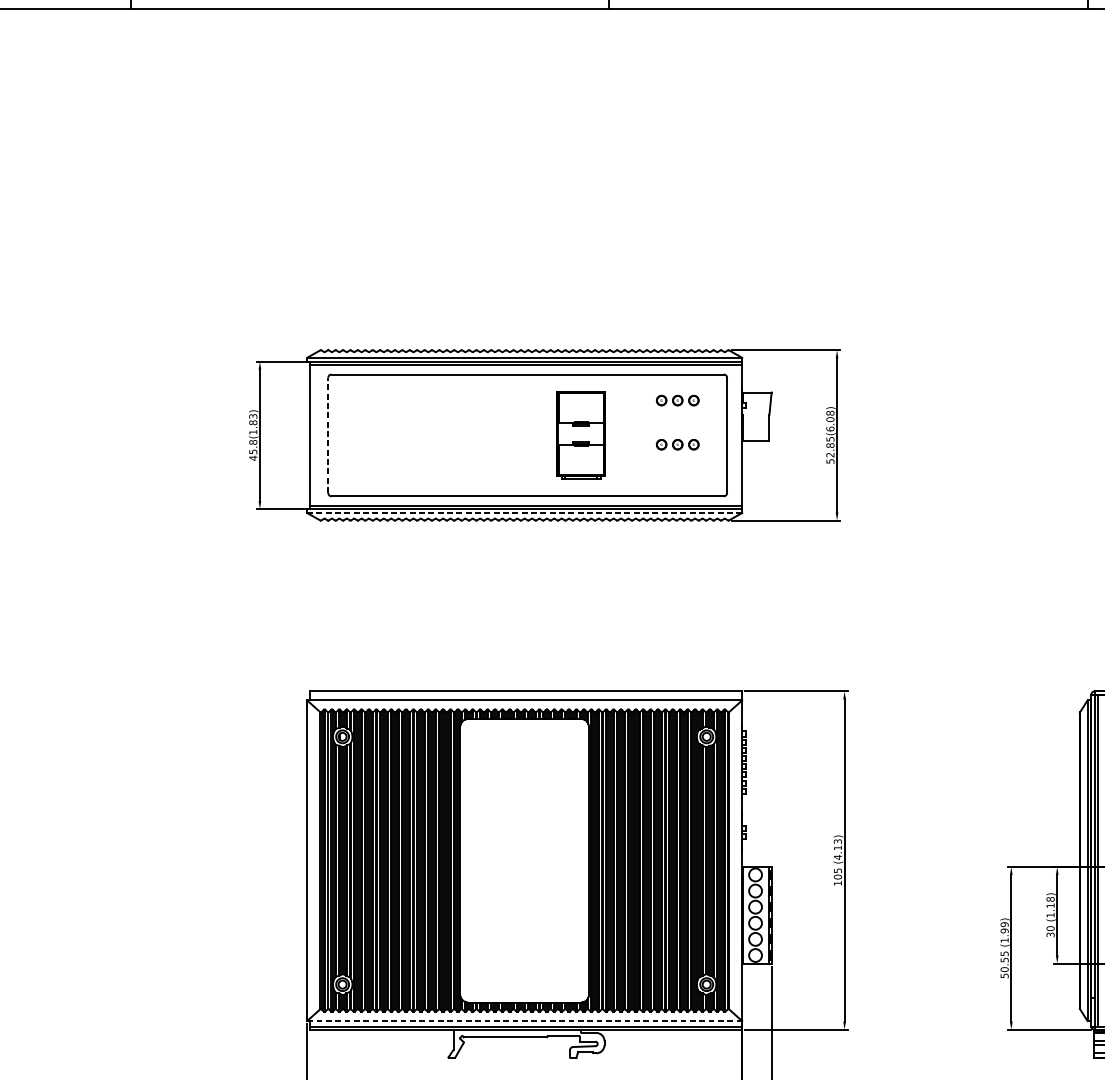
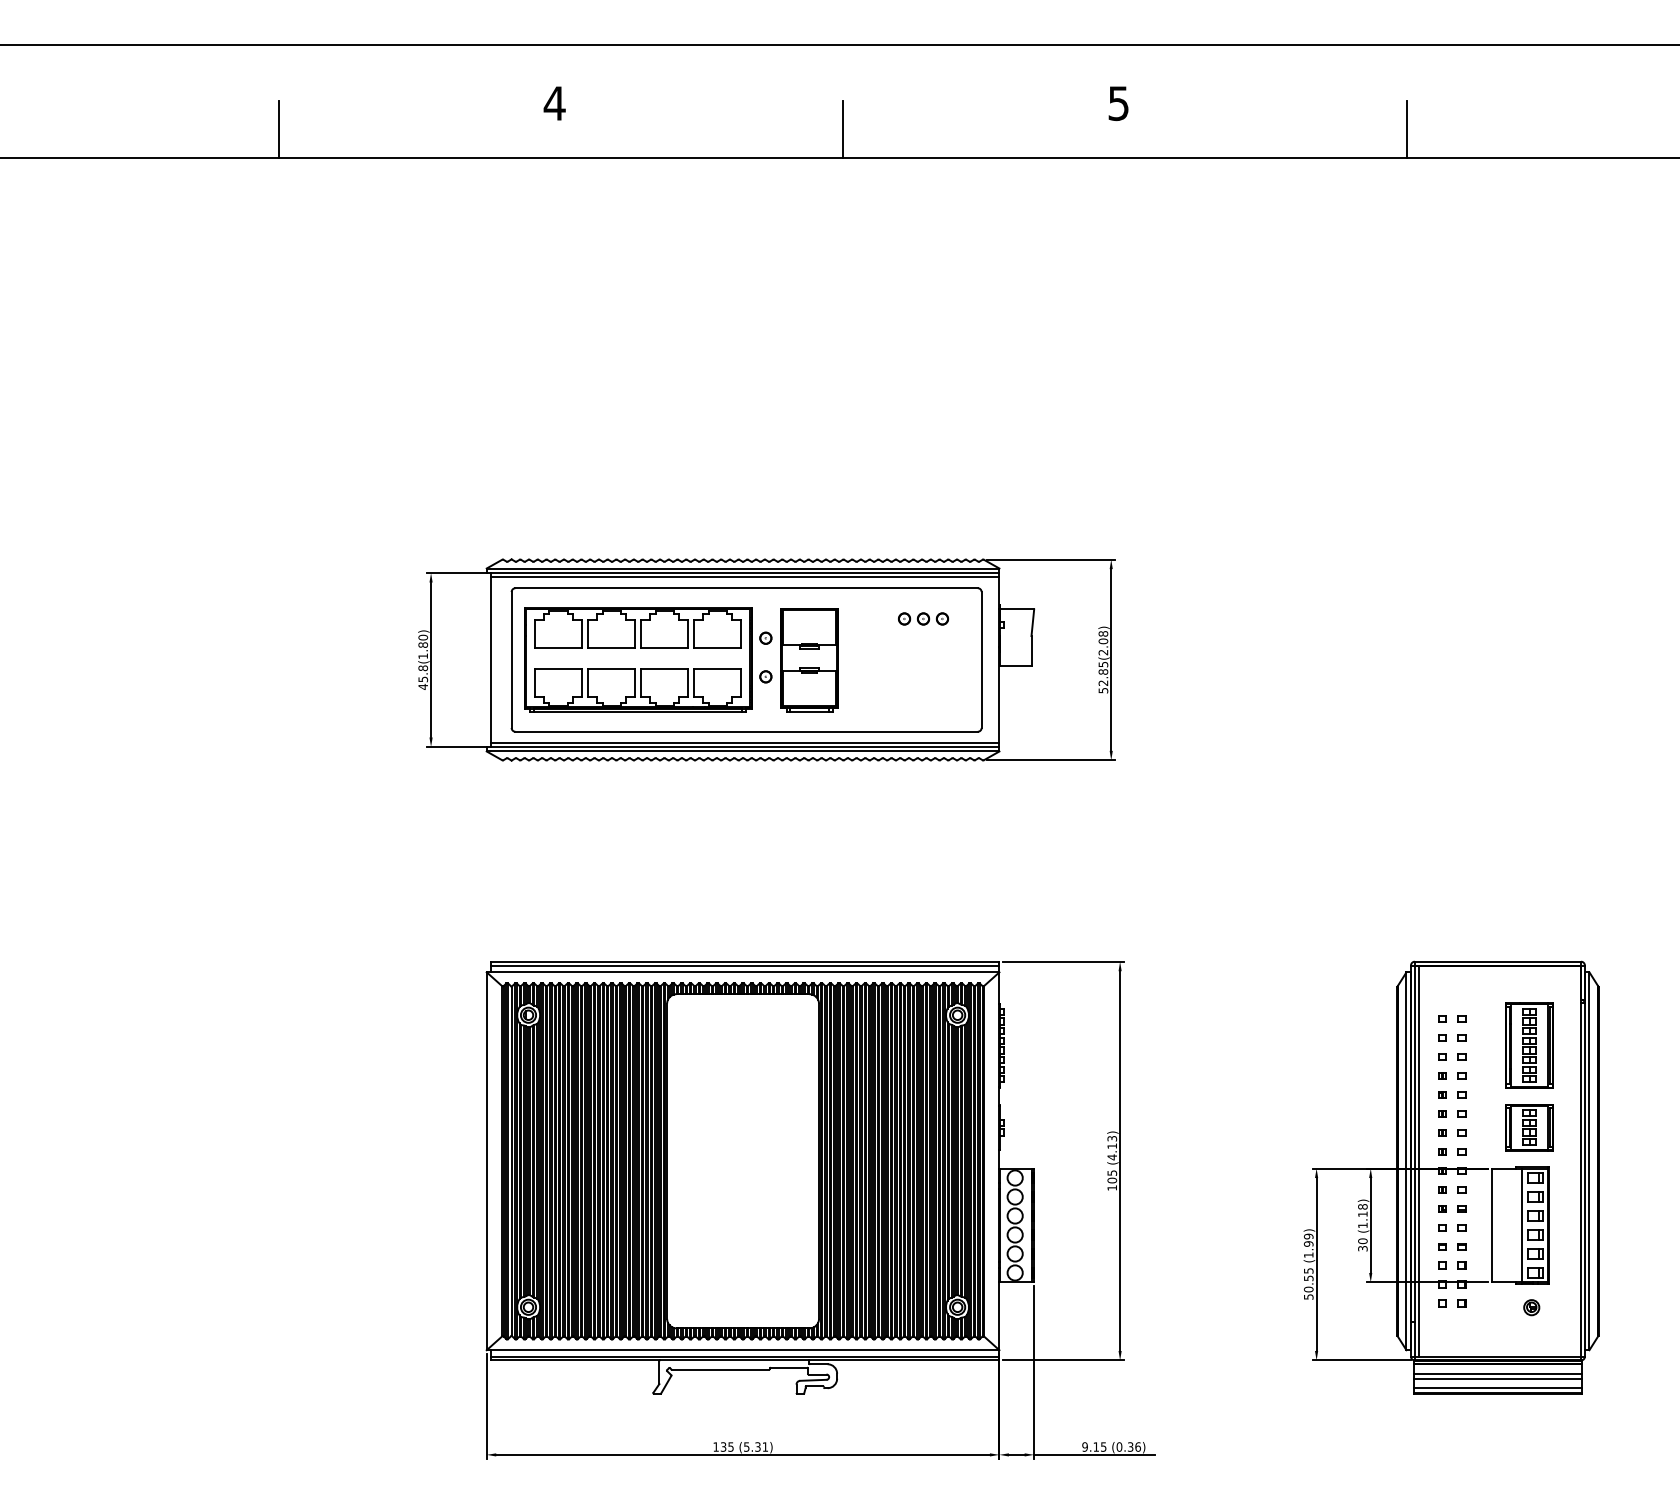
text: (253, 416) -> (423, 637), 45.8(1.83) -> 45.8(1.80)
text: (830, 429) -> (1103, 652), 52.85(6.08) -> 52.85(2.08)
part: (444, 434) -> (648, 659), added
line: (328, 435) -> (511, 660), dashed -> solid
part: (677, 444) -> (923, 670), removed
line: (524, 513) -> (742, 751), dashed -> solid
line: (525, 694) -> (744, 965), added
line: (525, 1021) -> (743, 1350), dashed -> solid

